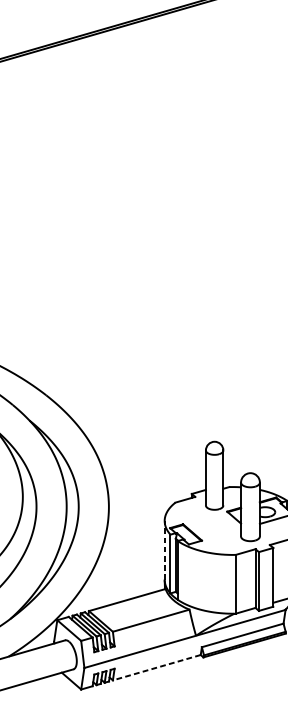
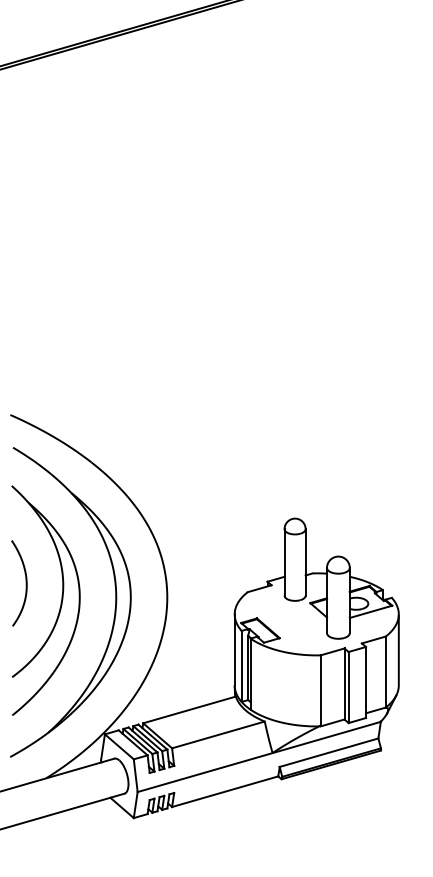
line: (164, 550) -> (234, 649), dashed -> solid
line: (156, 667) -> (224, 791), dashed -> solid

